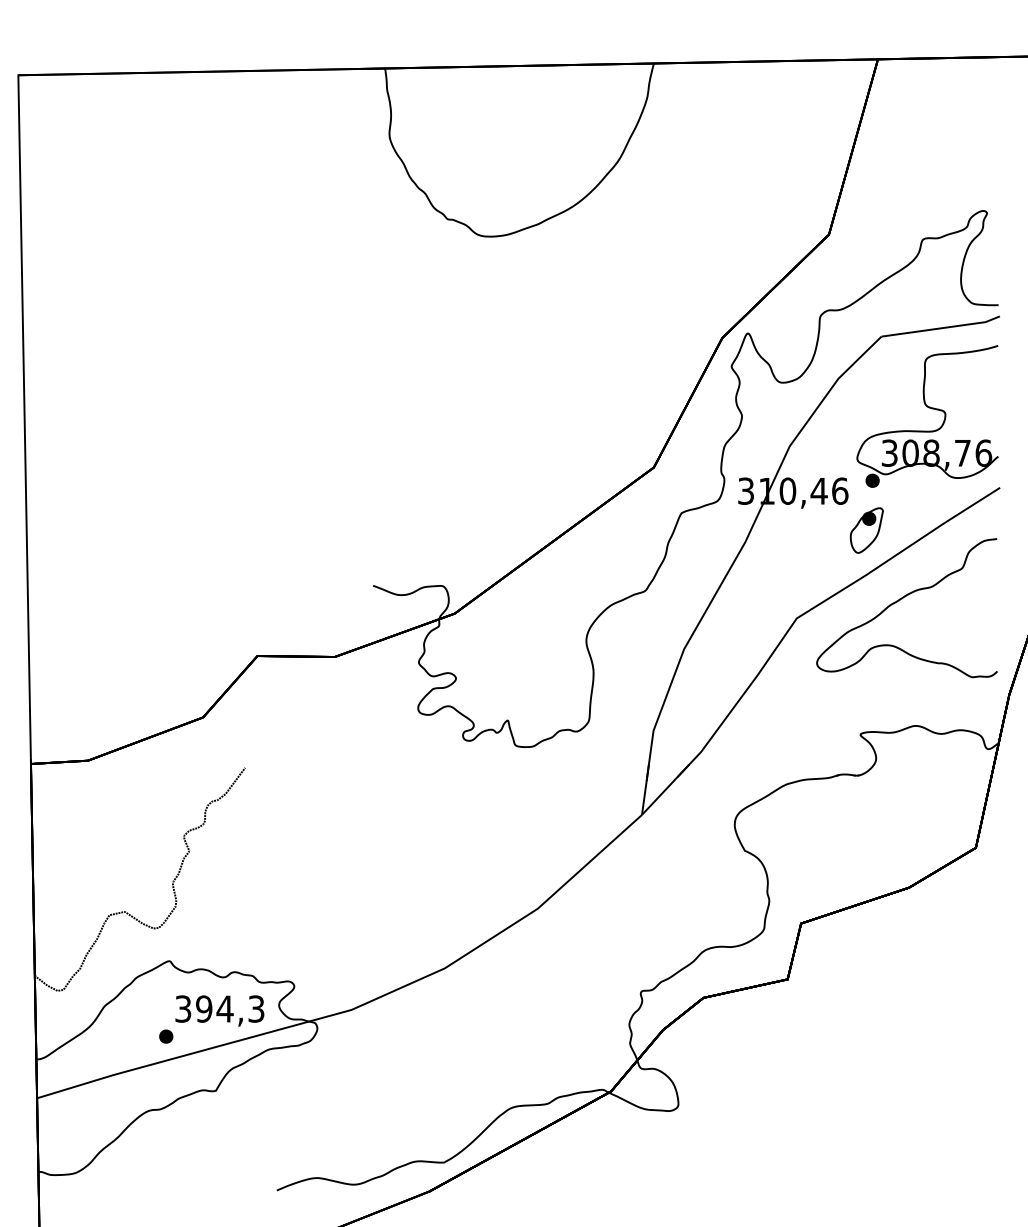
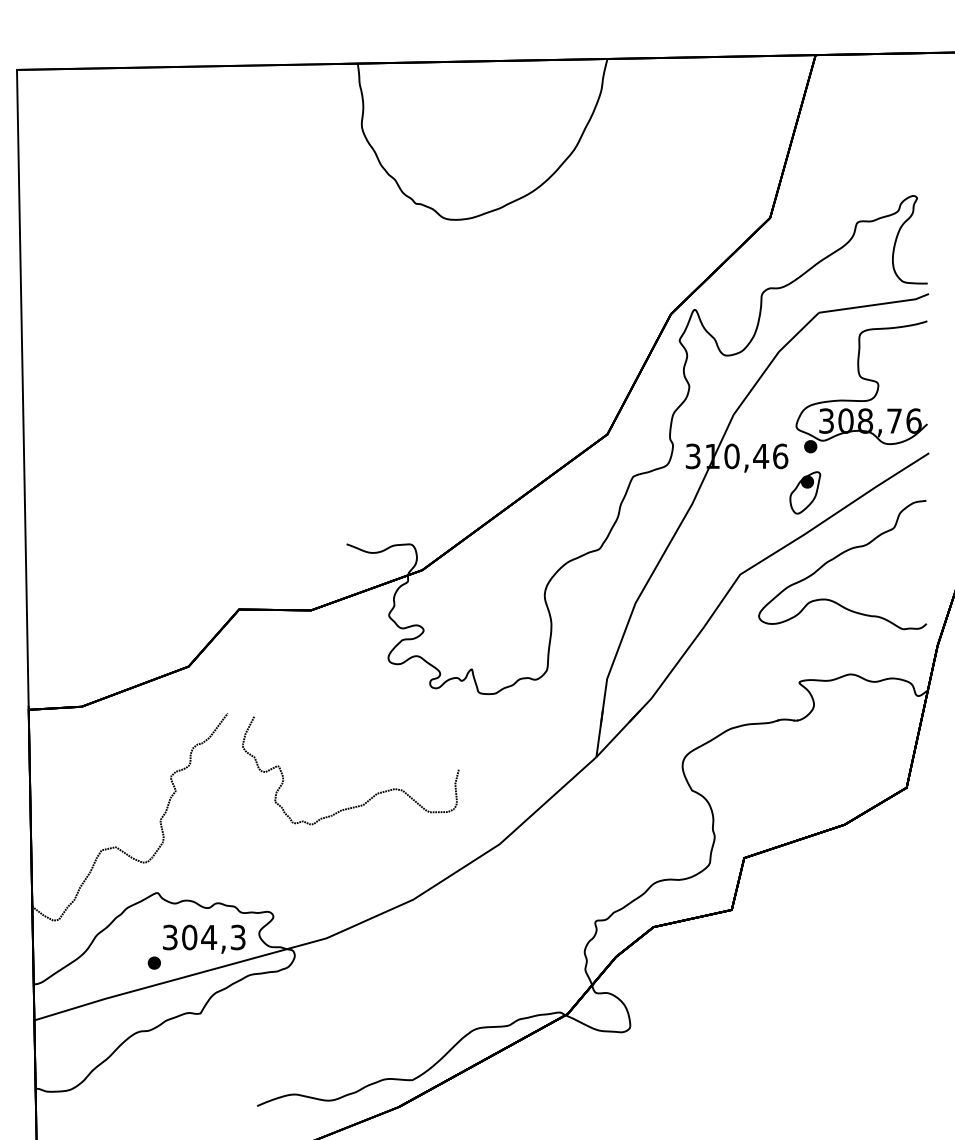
curve: (401, 856) -> (372, 795), added
text: (204, 1008) -> (189, 936), 394,3 -> 304,3

